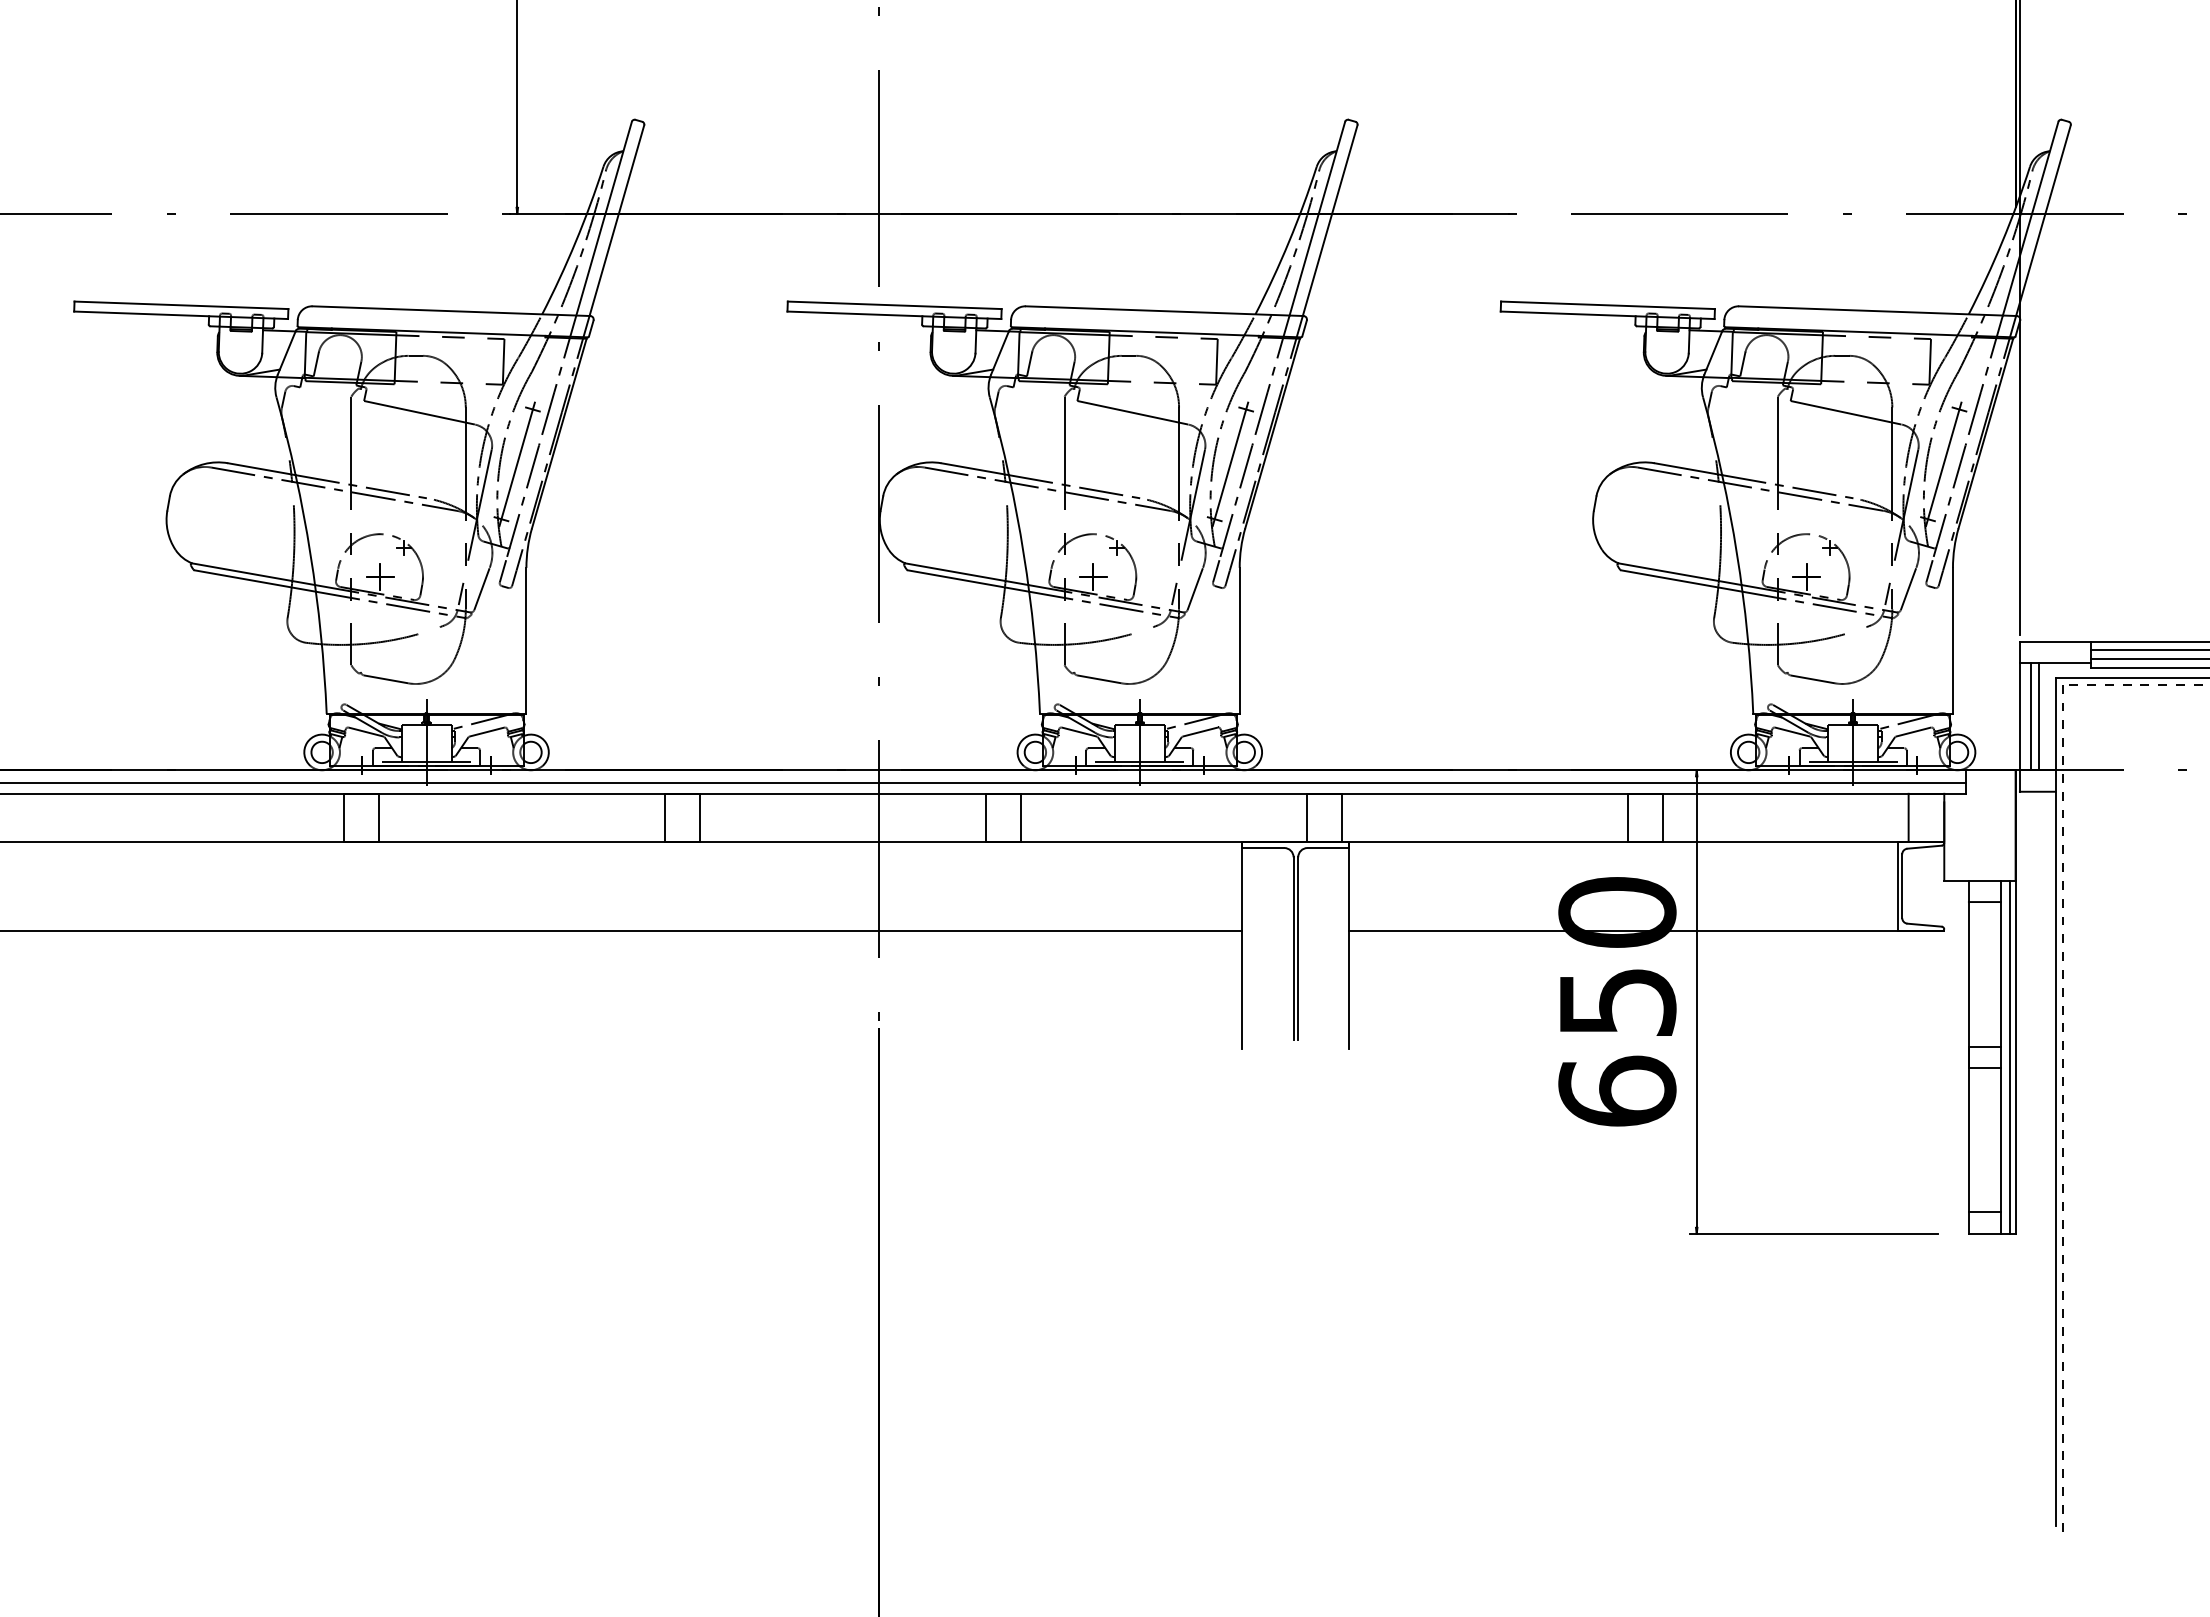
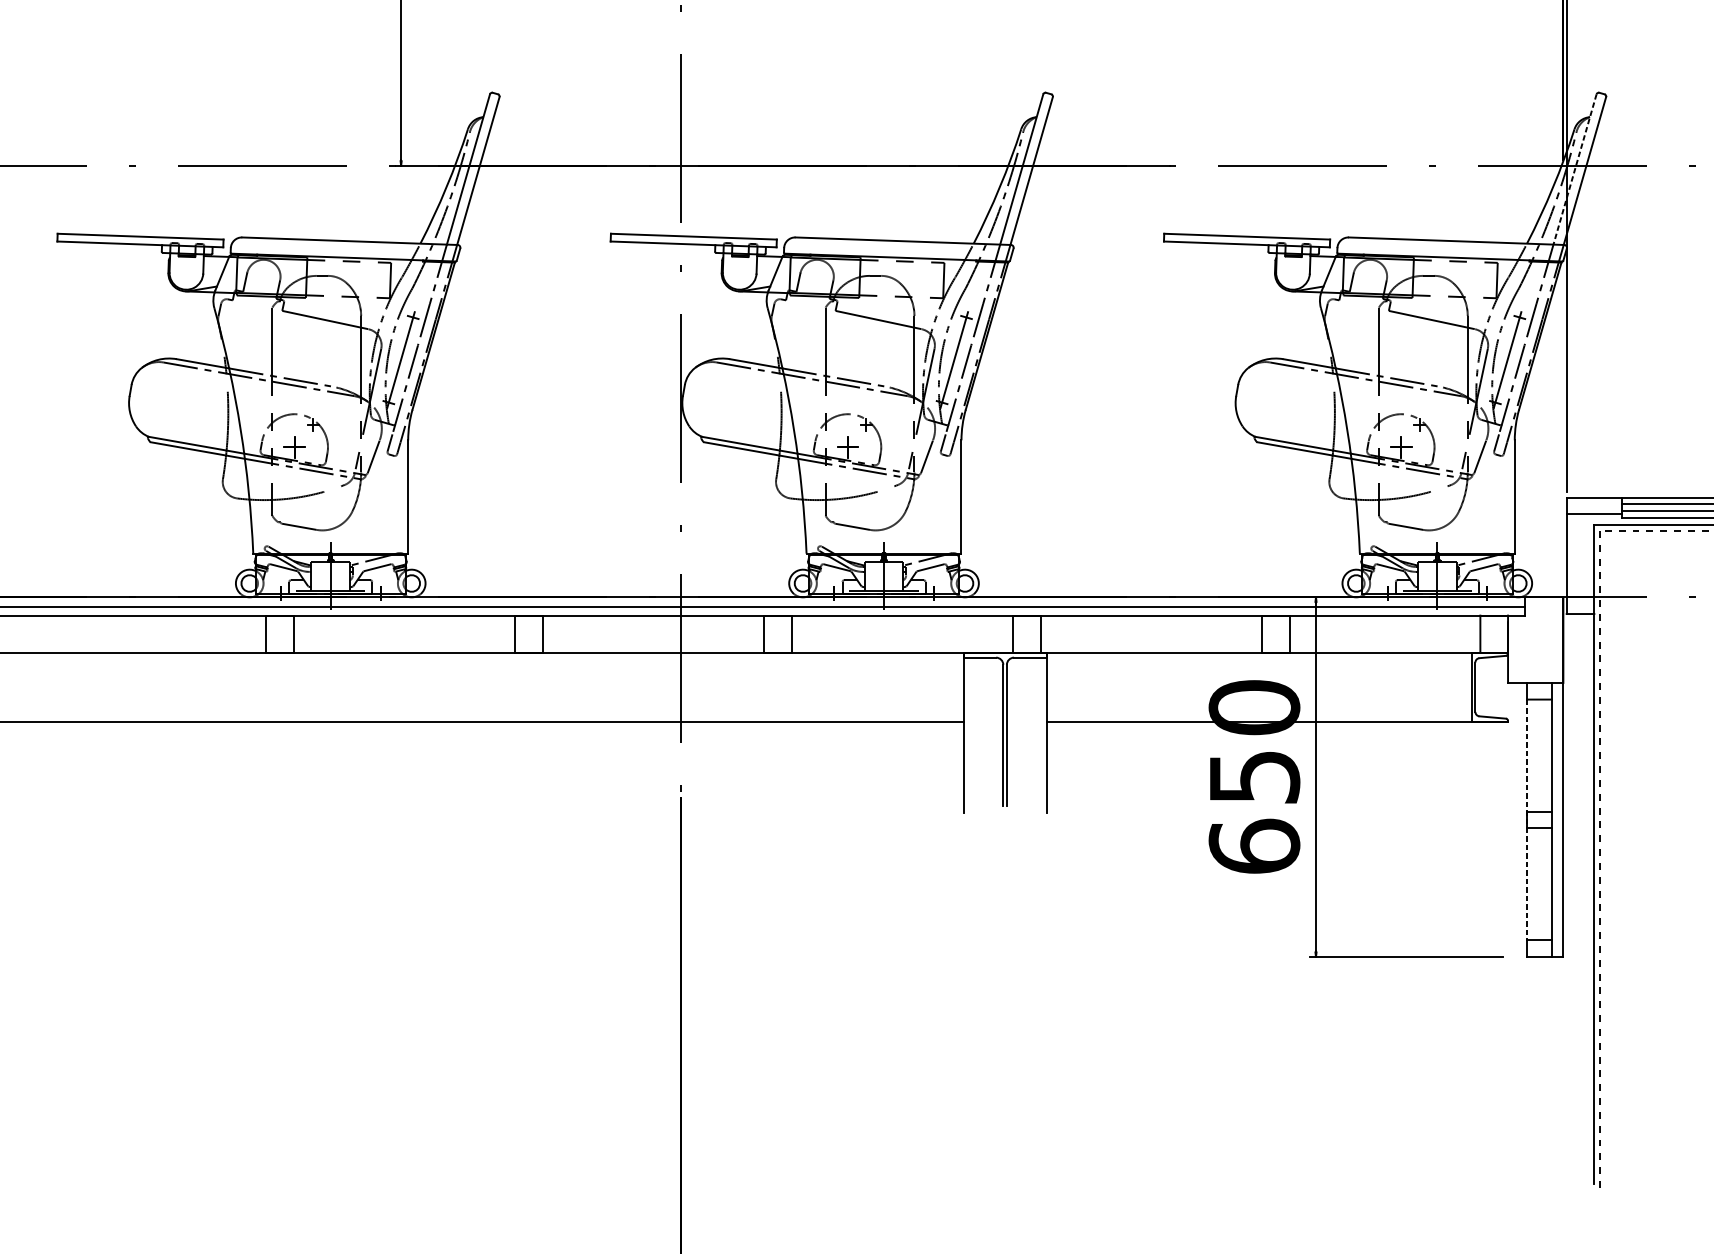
line: (2030, 218) -> (1574, 169), solid -> dashed
line: (2030, 716) -> (1574, 555), removed
line: (2039, 716) -> (1581, 555), removed
line: (2009, 1056) -> (1558, 819), removed
line: (1968, 1057) -> (1526, 820), solid -> dashed

